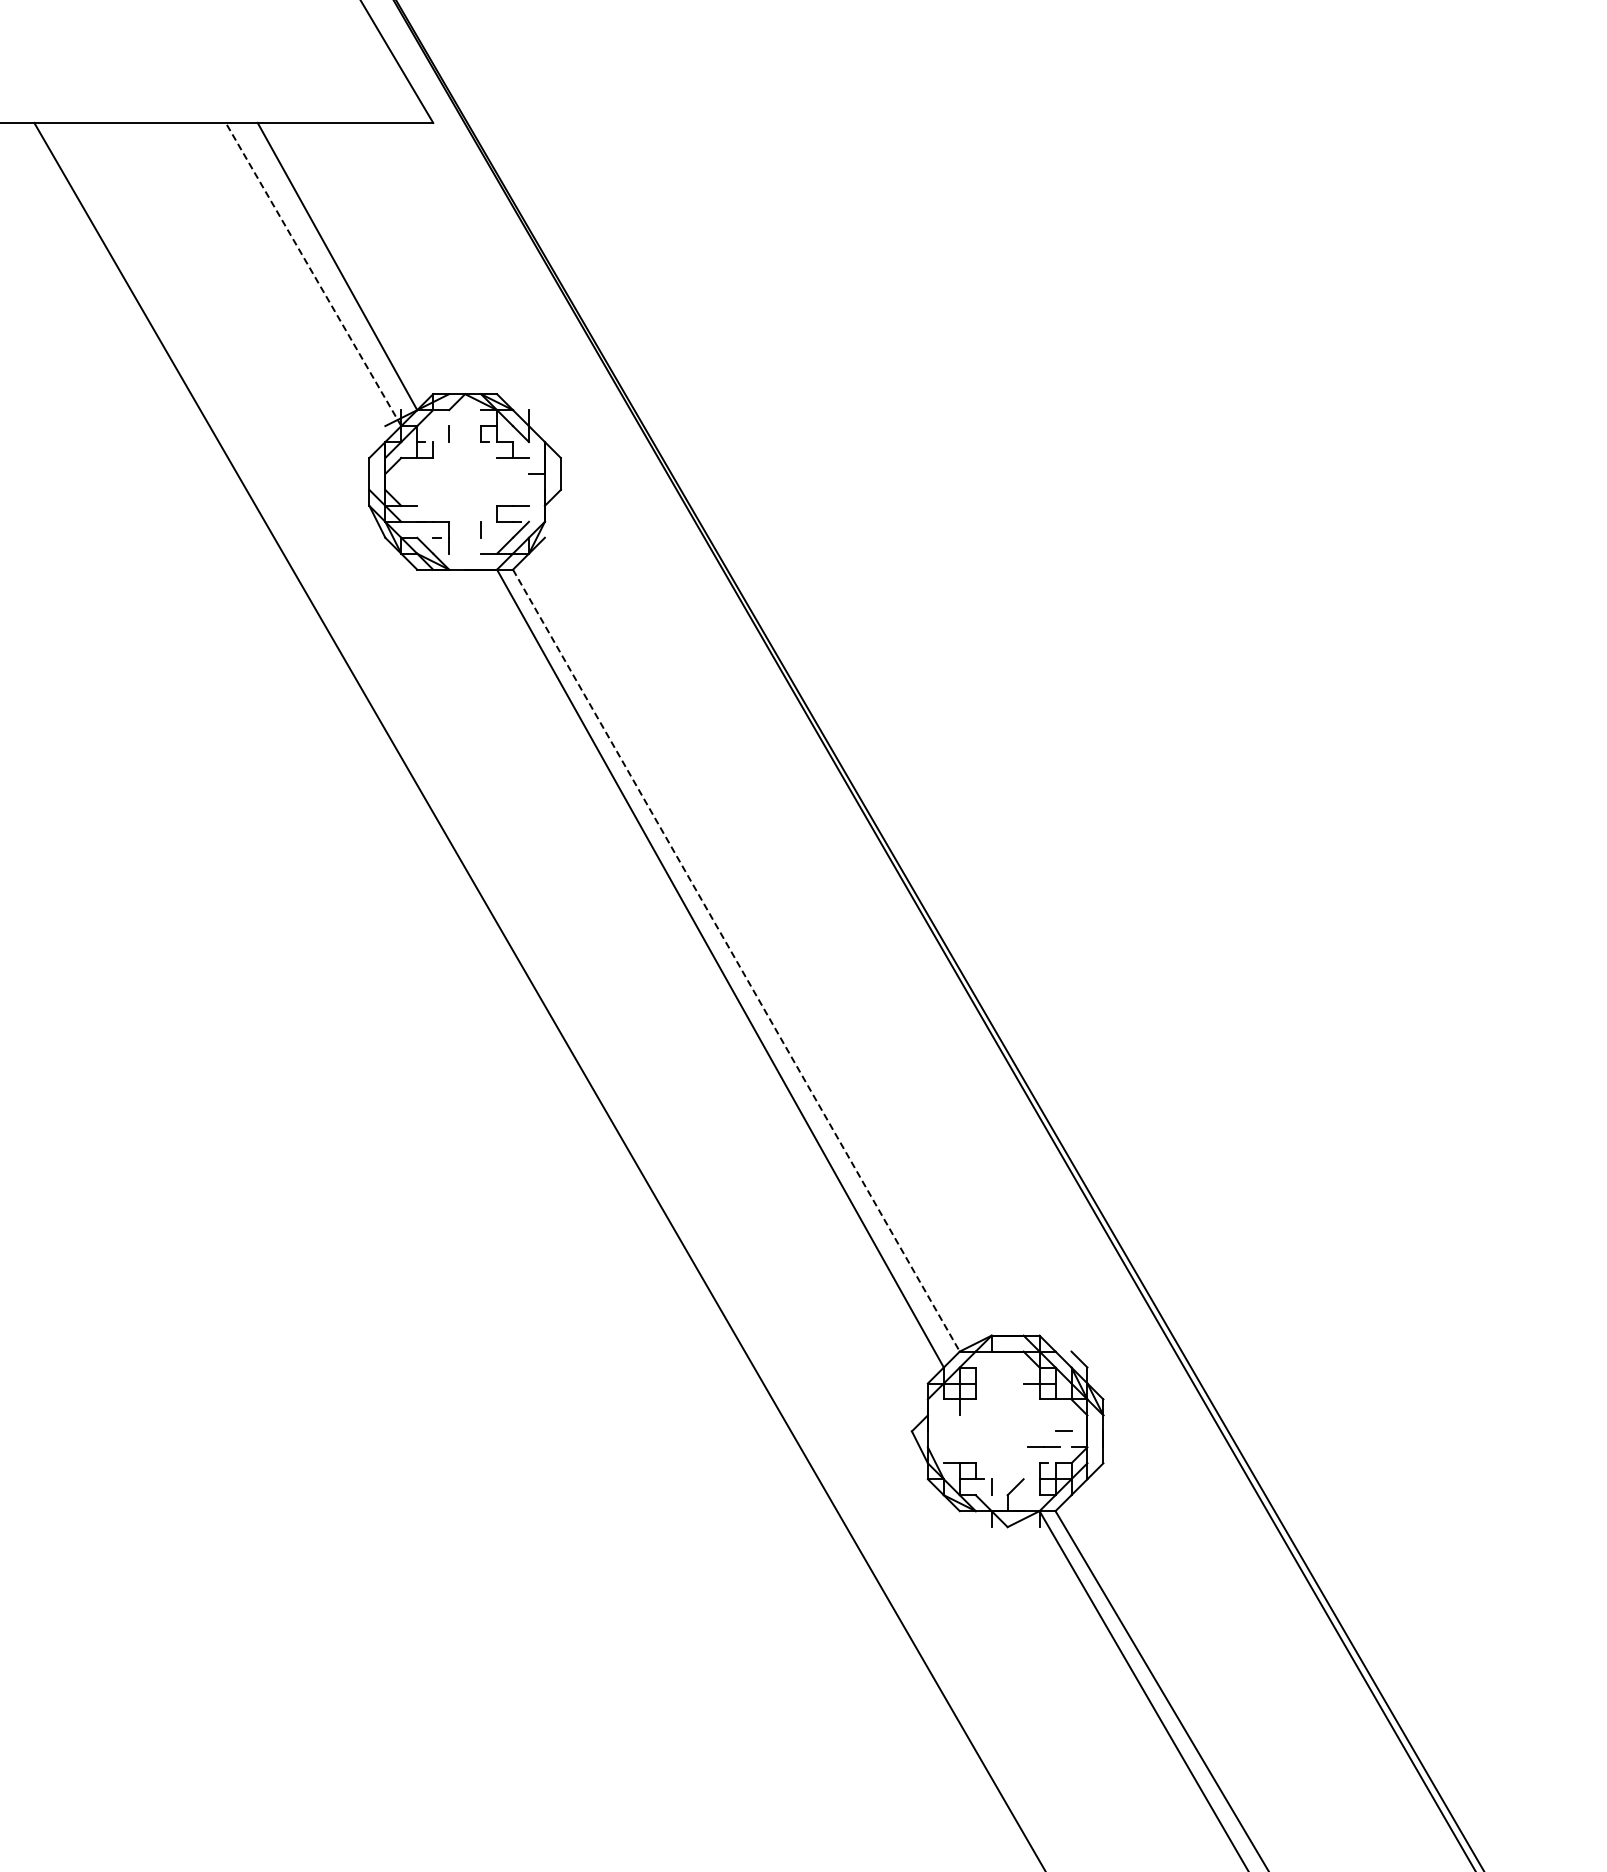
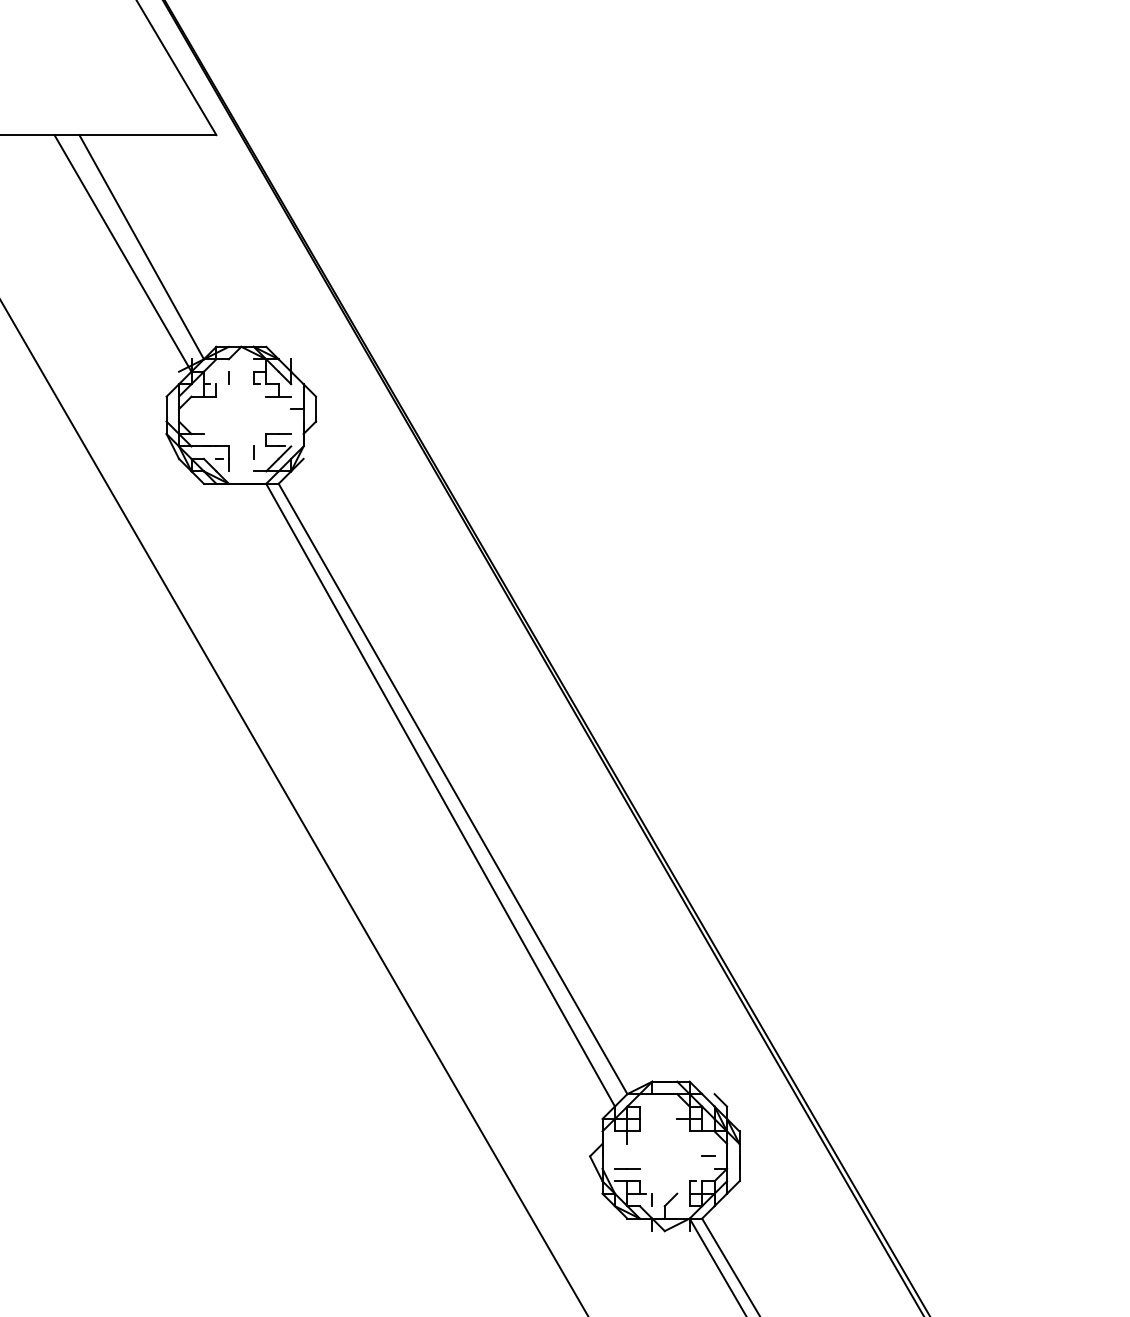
line: (313, 274) -> (122, 253), dashed -> solid
line: (736, 961) -> (453, 789), dashed -> solid
line: (1043, 1446) -> (627, 1168), moved

